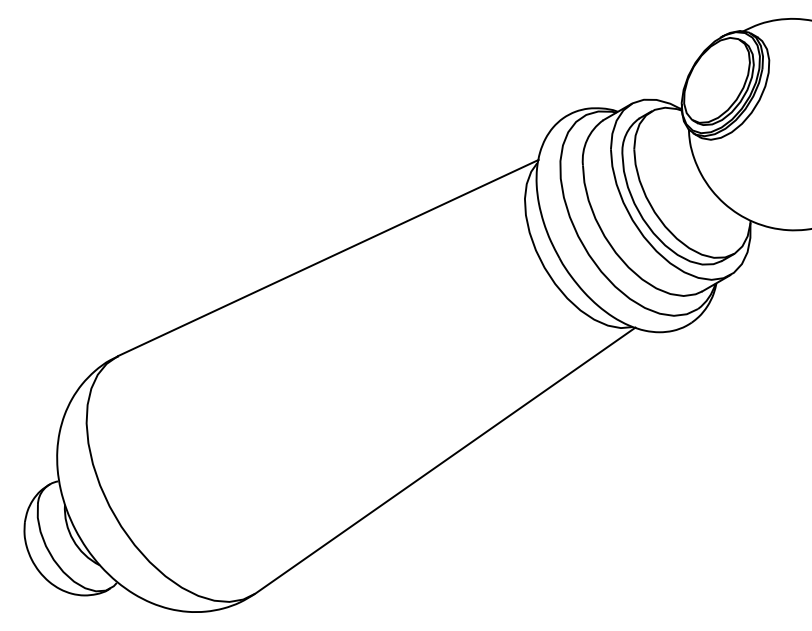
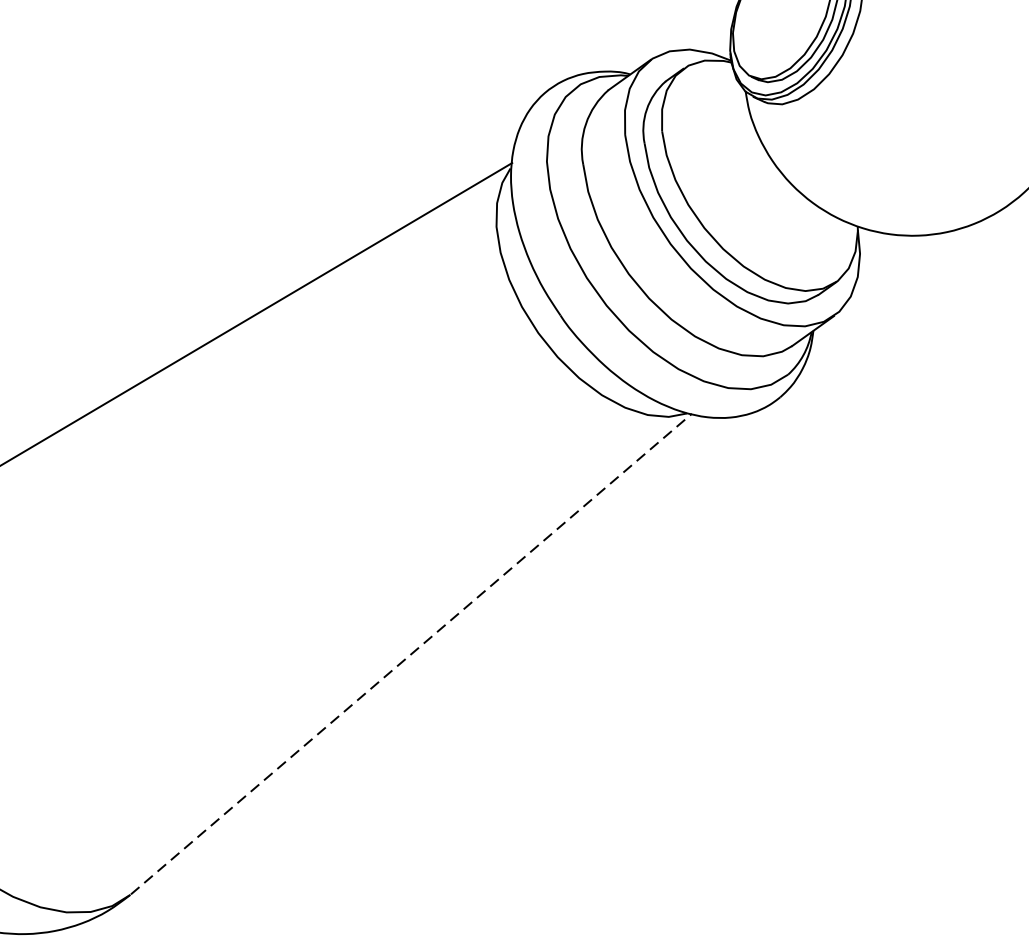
line: (445, 460) -> (411, 654), solid -> dashed

